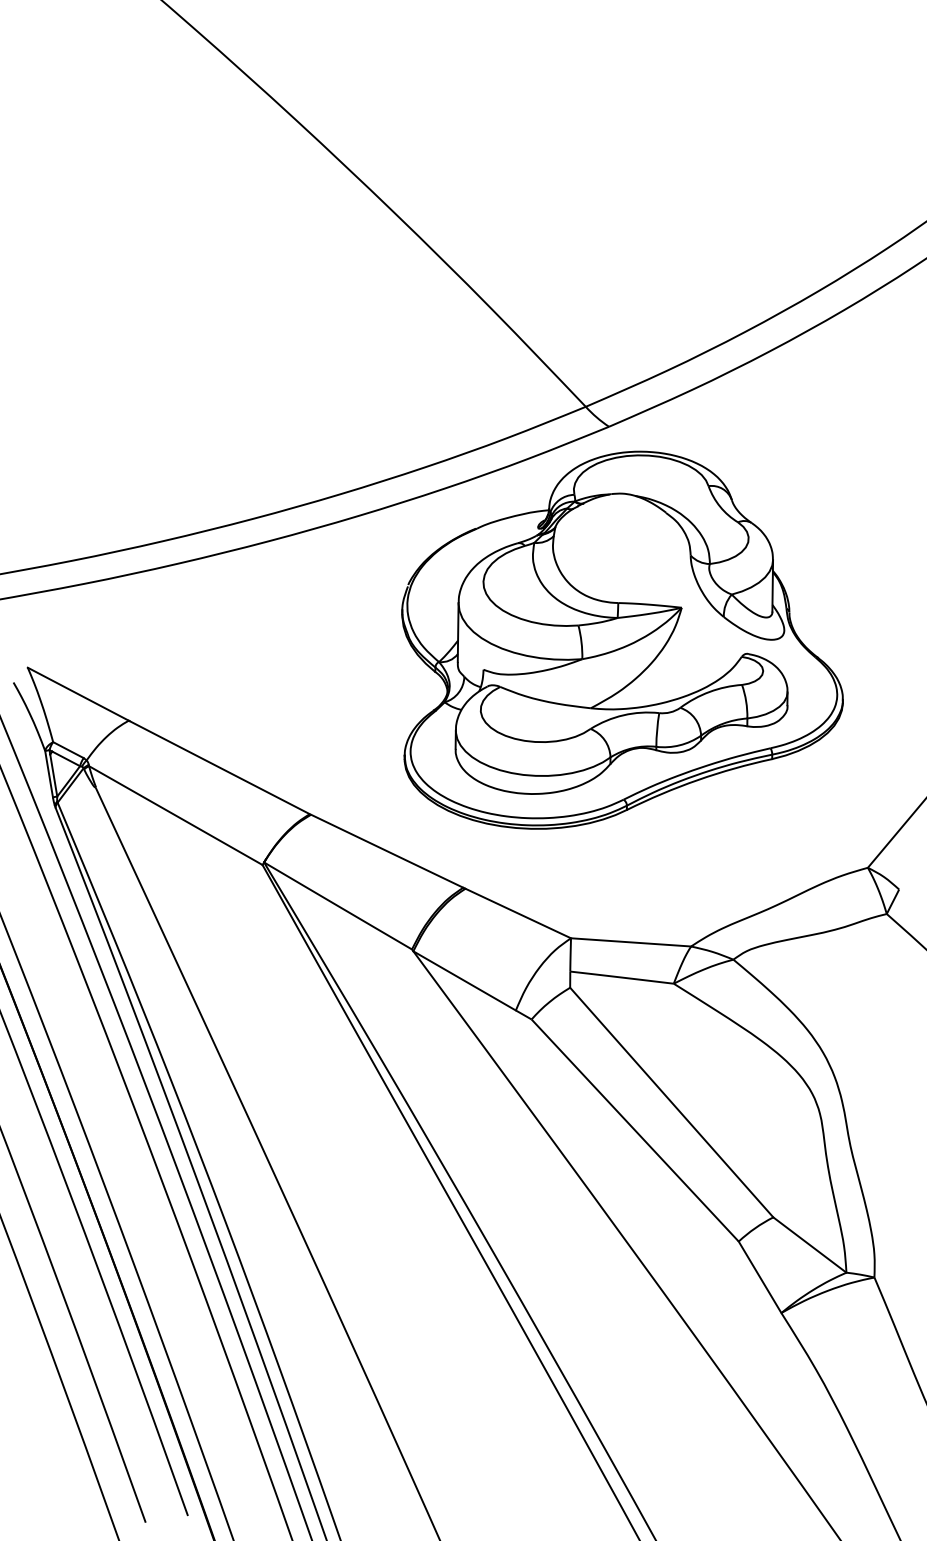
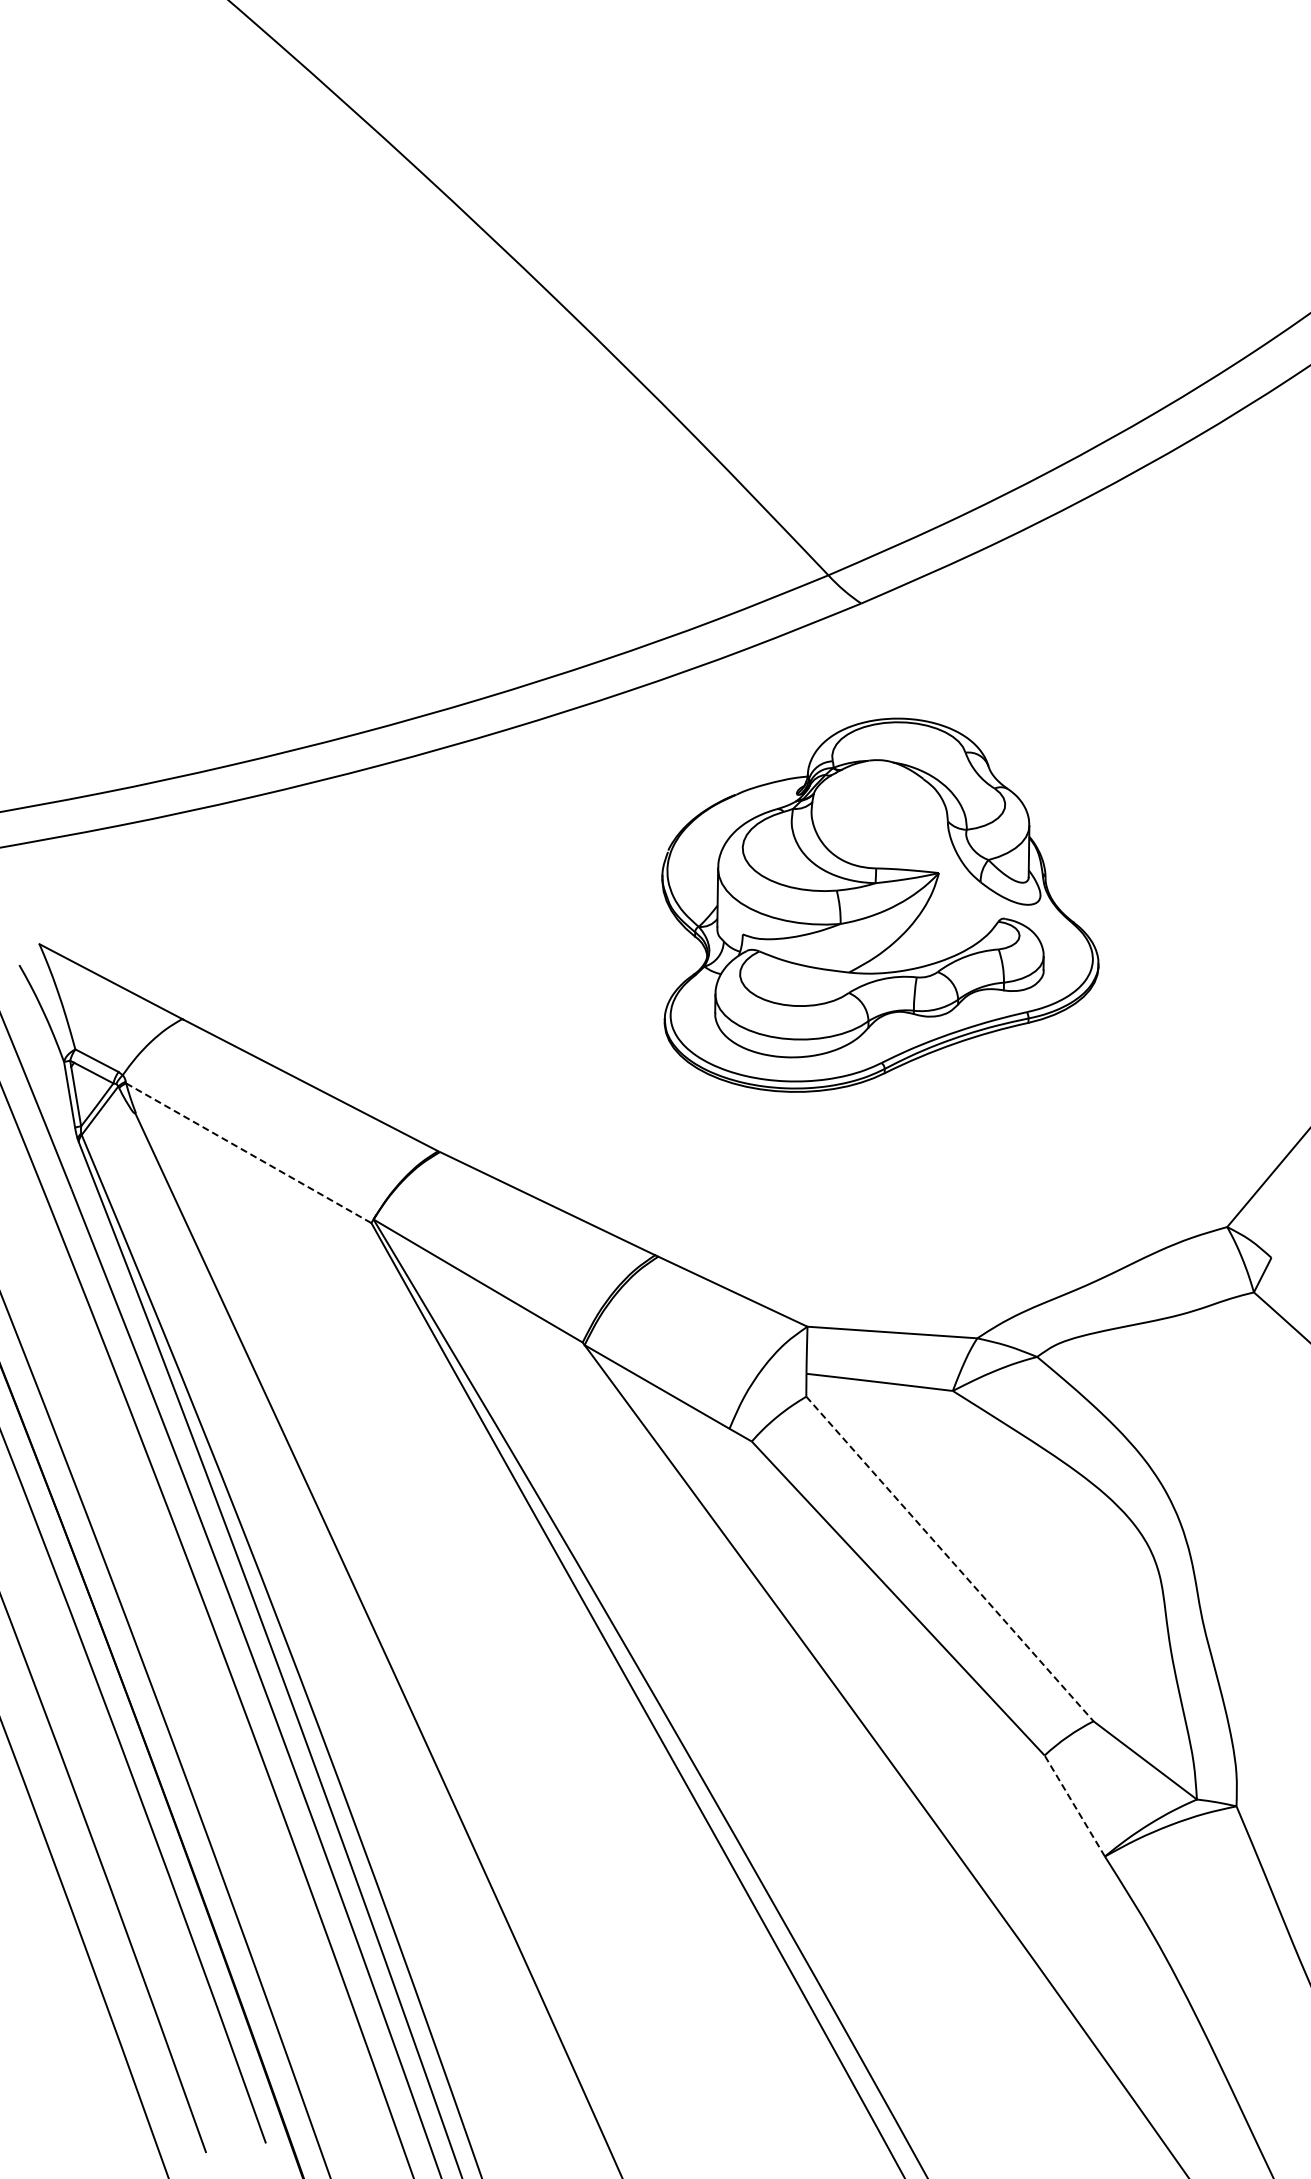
part: (622, 639) -> (880, 904), size x0.7
line: (176, 815) -> (249, 1153), solid -> dashed
line: (671, 1102) -> (949, 1559), solid -> dashed
line: (759, 1277) -> (1074, 1806), solid -> dashed

